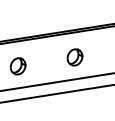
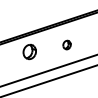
part: (74, 57) -> (66, 45), size x0.6
part: (17, 66) -> (29, 52), moved

